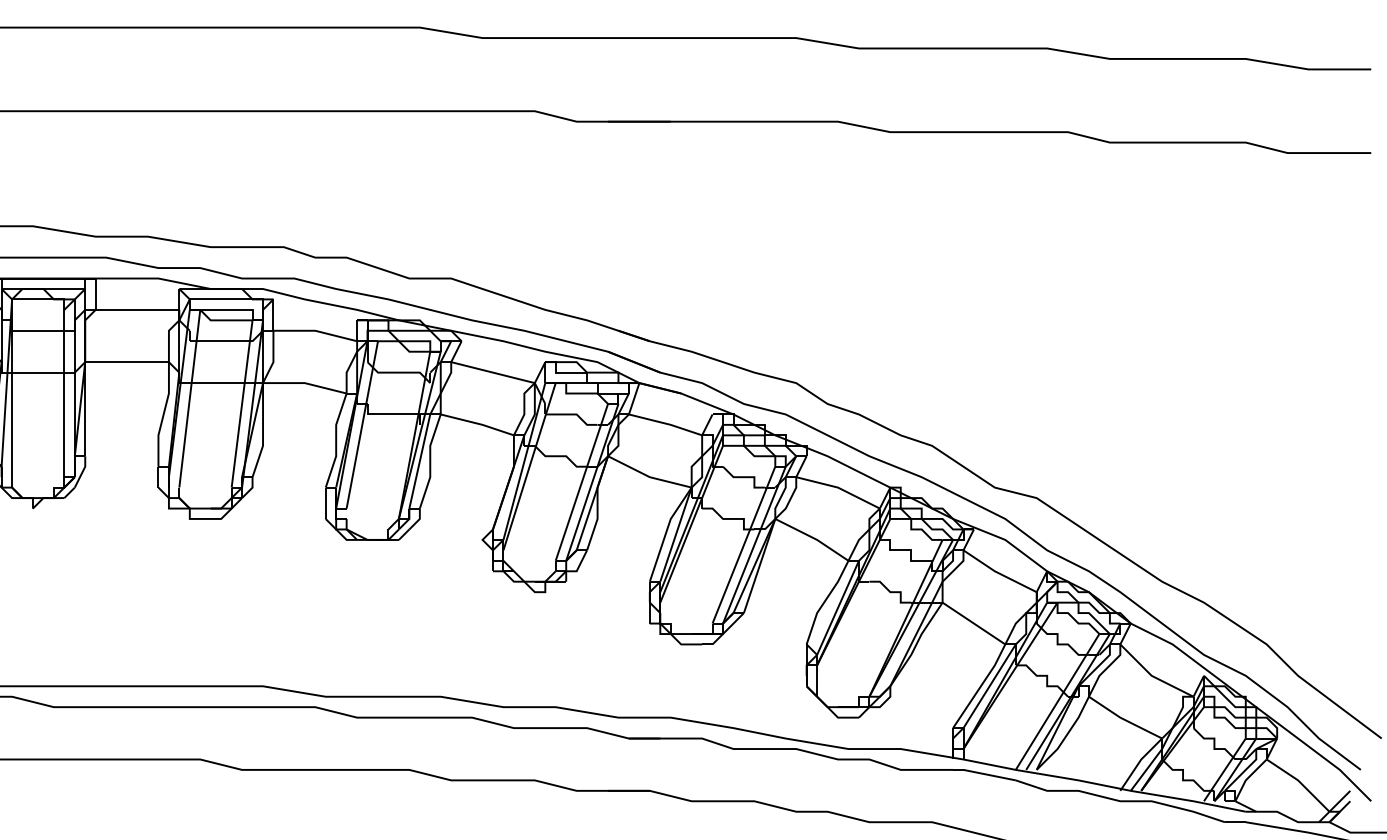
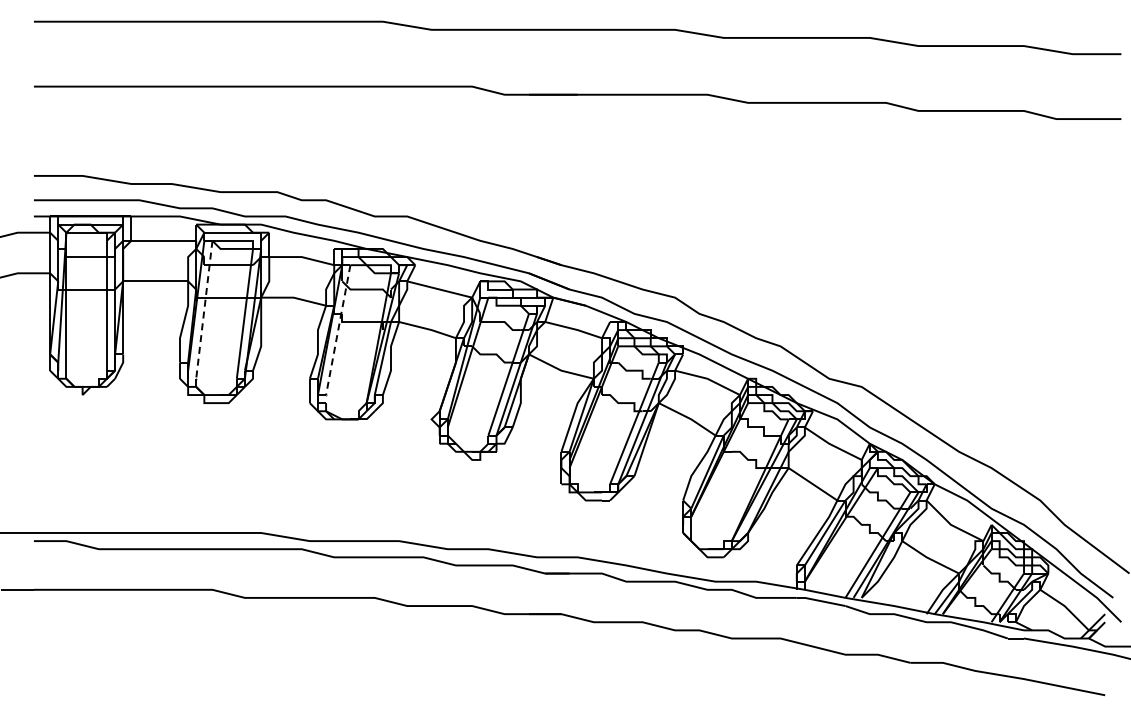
line: (190, 399) -> (204, 310), solid -> dashed
line: (362, 425) -> (338, 330), solid -> dashed

